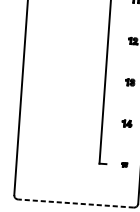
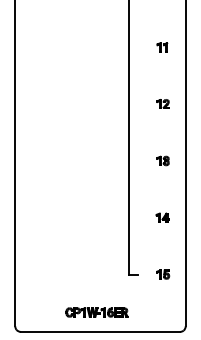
part: (124, 164) -> (163, 274), size x1.67
part: (74, 189) -> (96, 312), added
line: (75, 203) -> (100, 331), dashed -> solid

